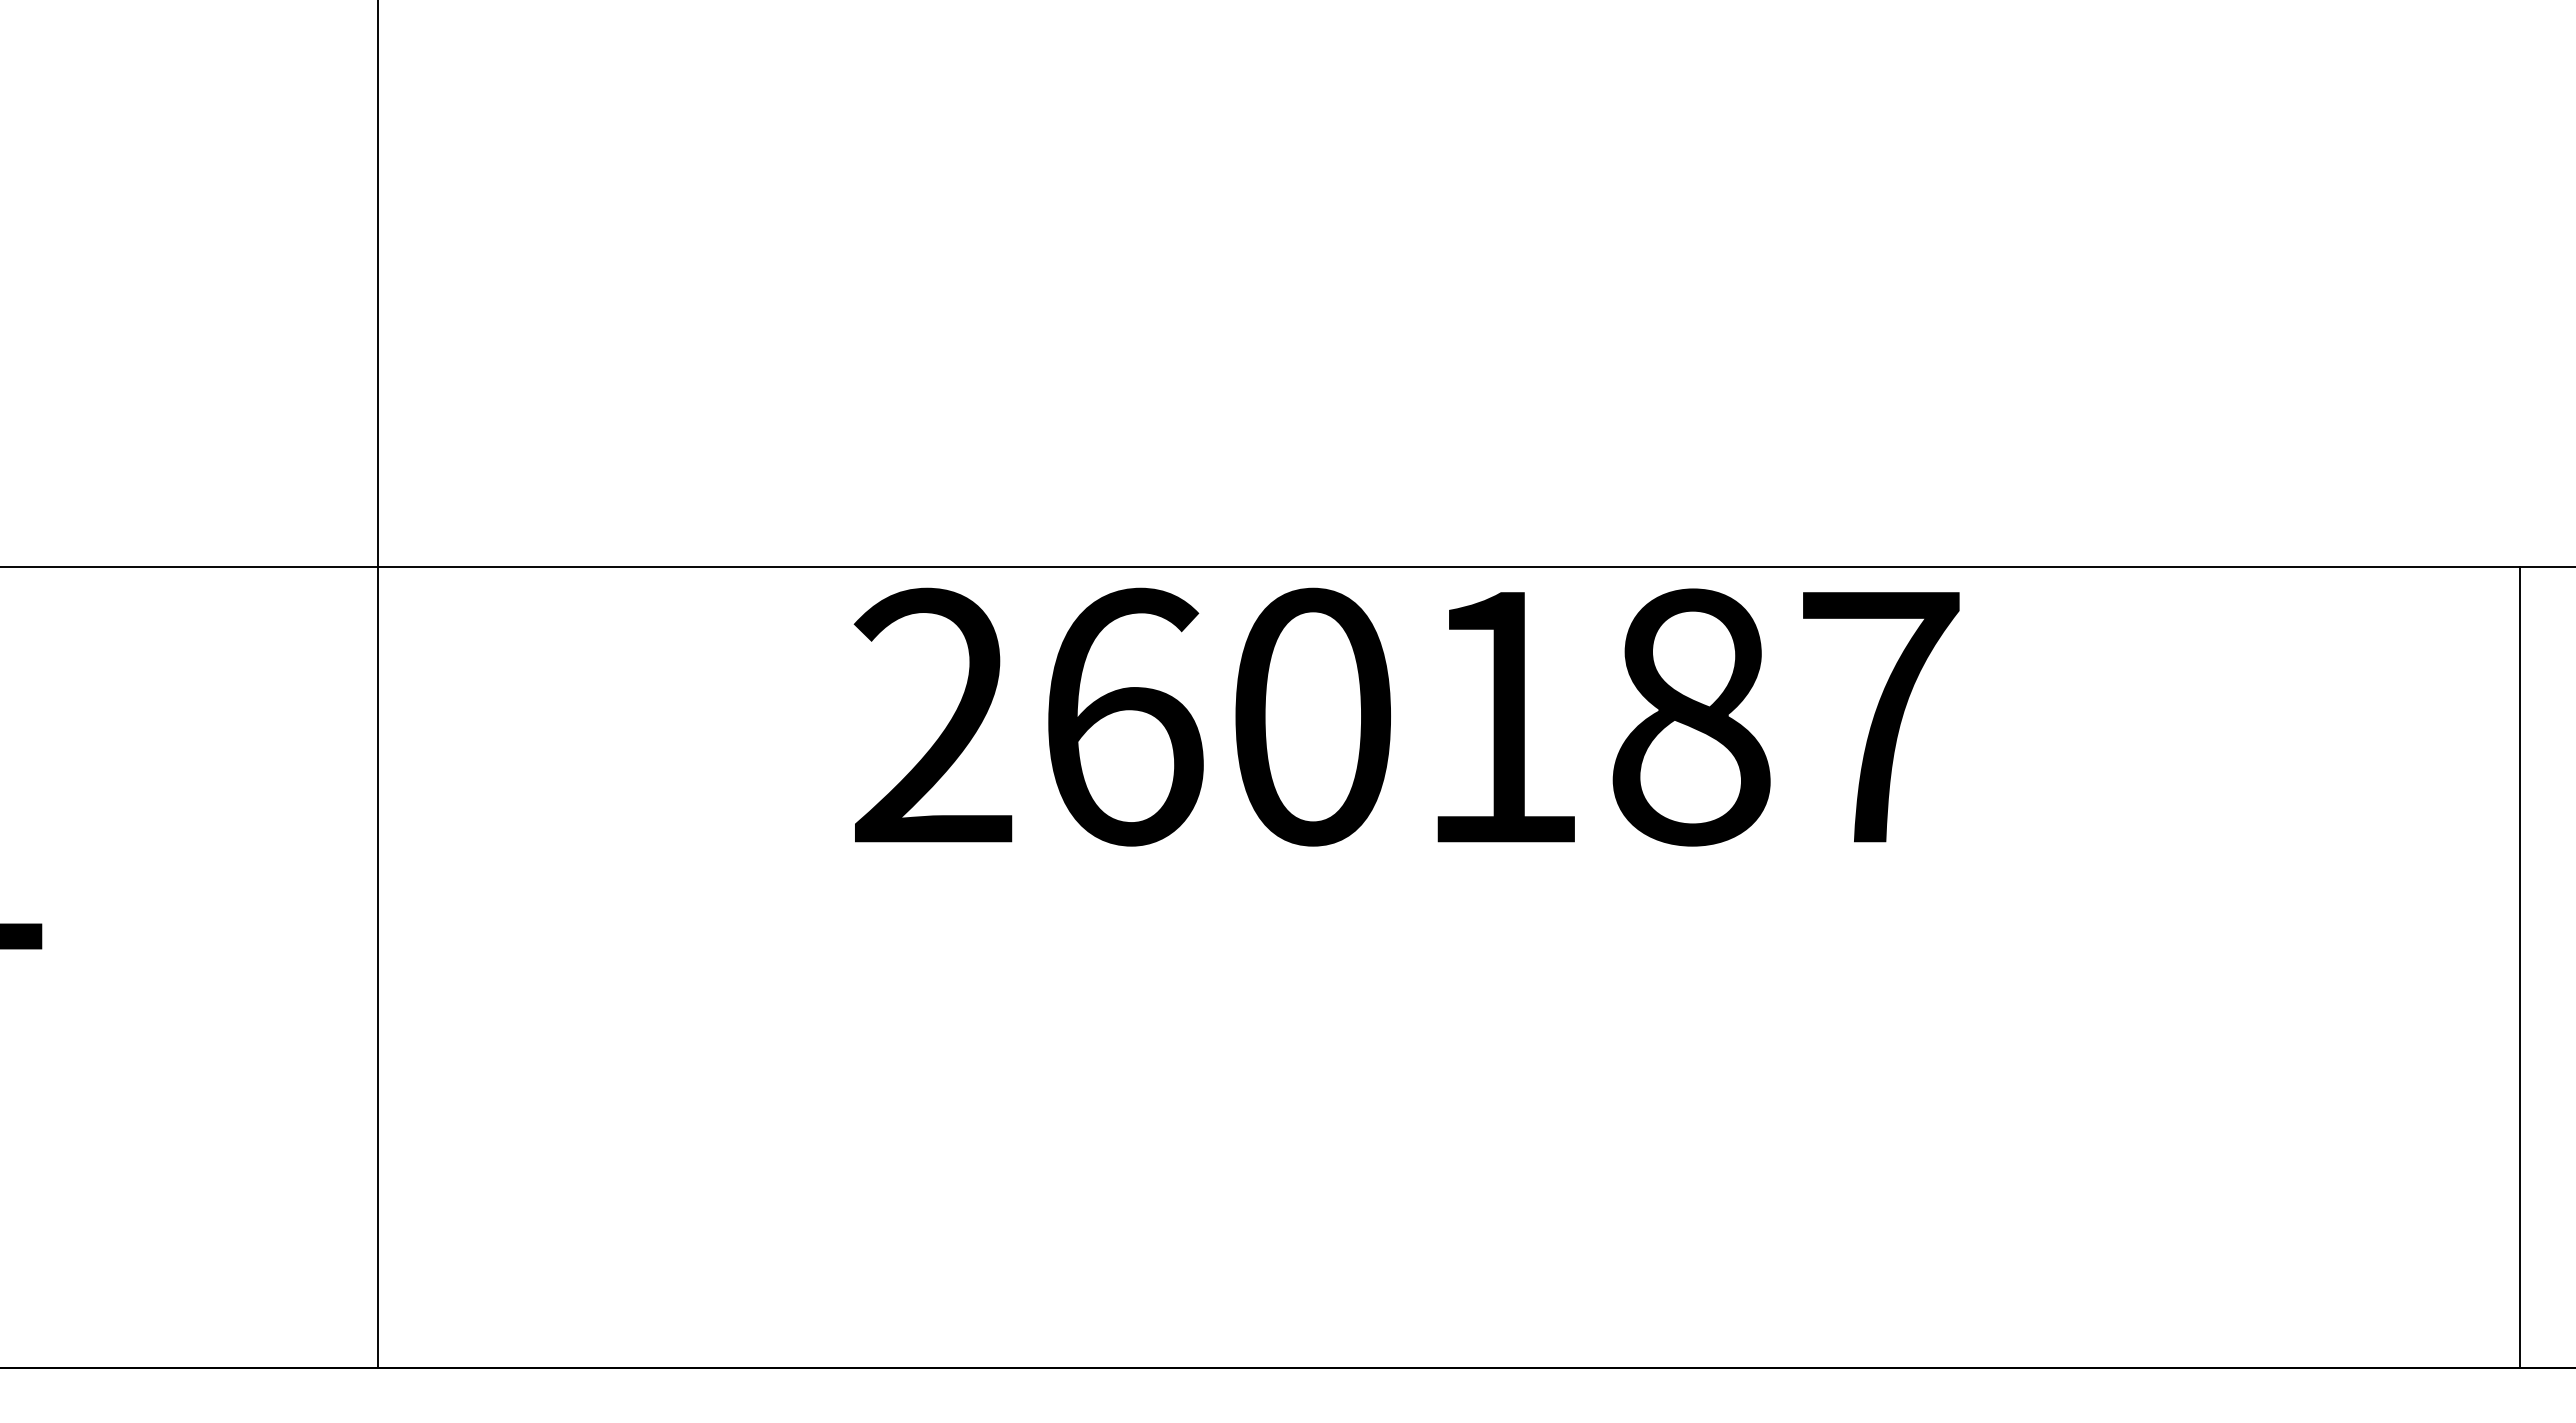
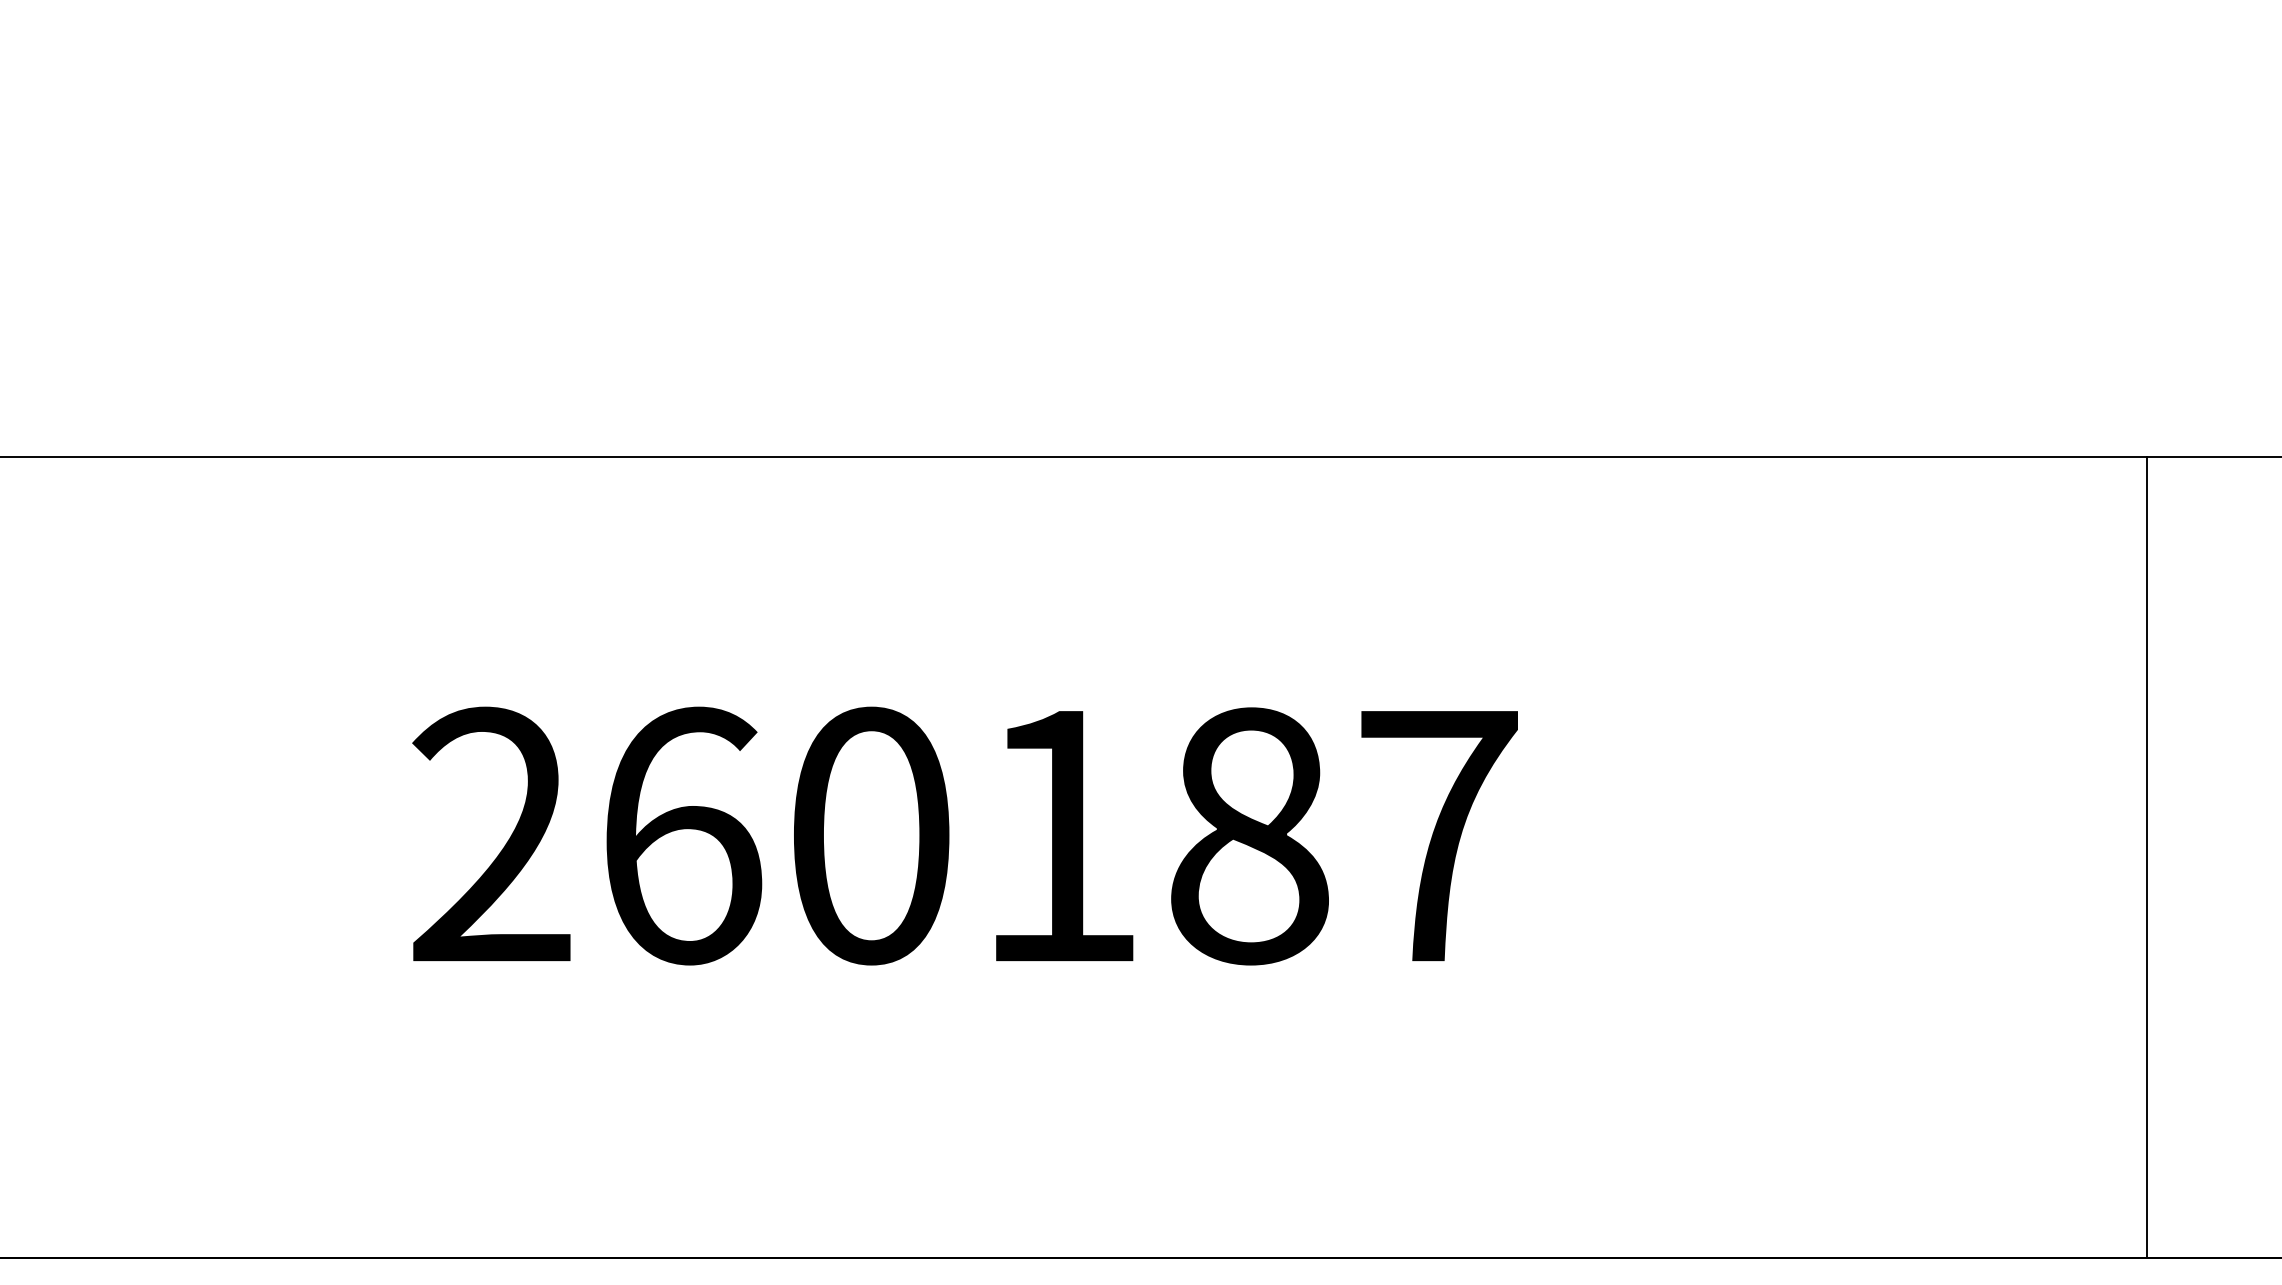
text: (1406, 716) -> (964, 835), moved
line: (2519, 967) -> (2146, 857), moved

